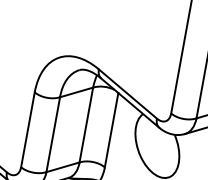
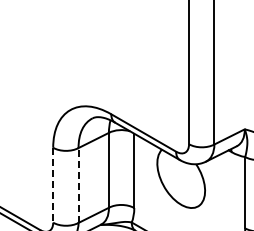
line: (28, 130) -> (53, 185), solid -> dashed
line: (53, 134) -> (78, 185), solid -> dashed

